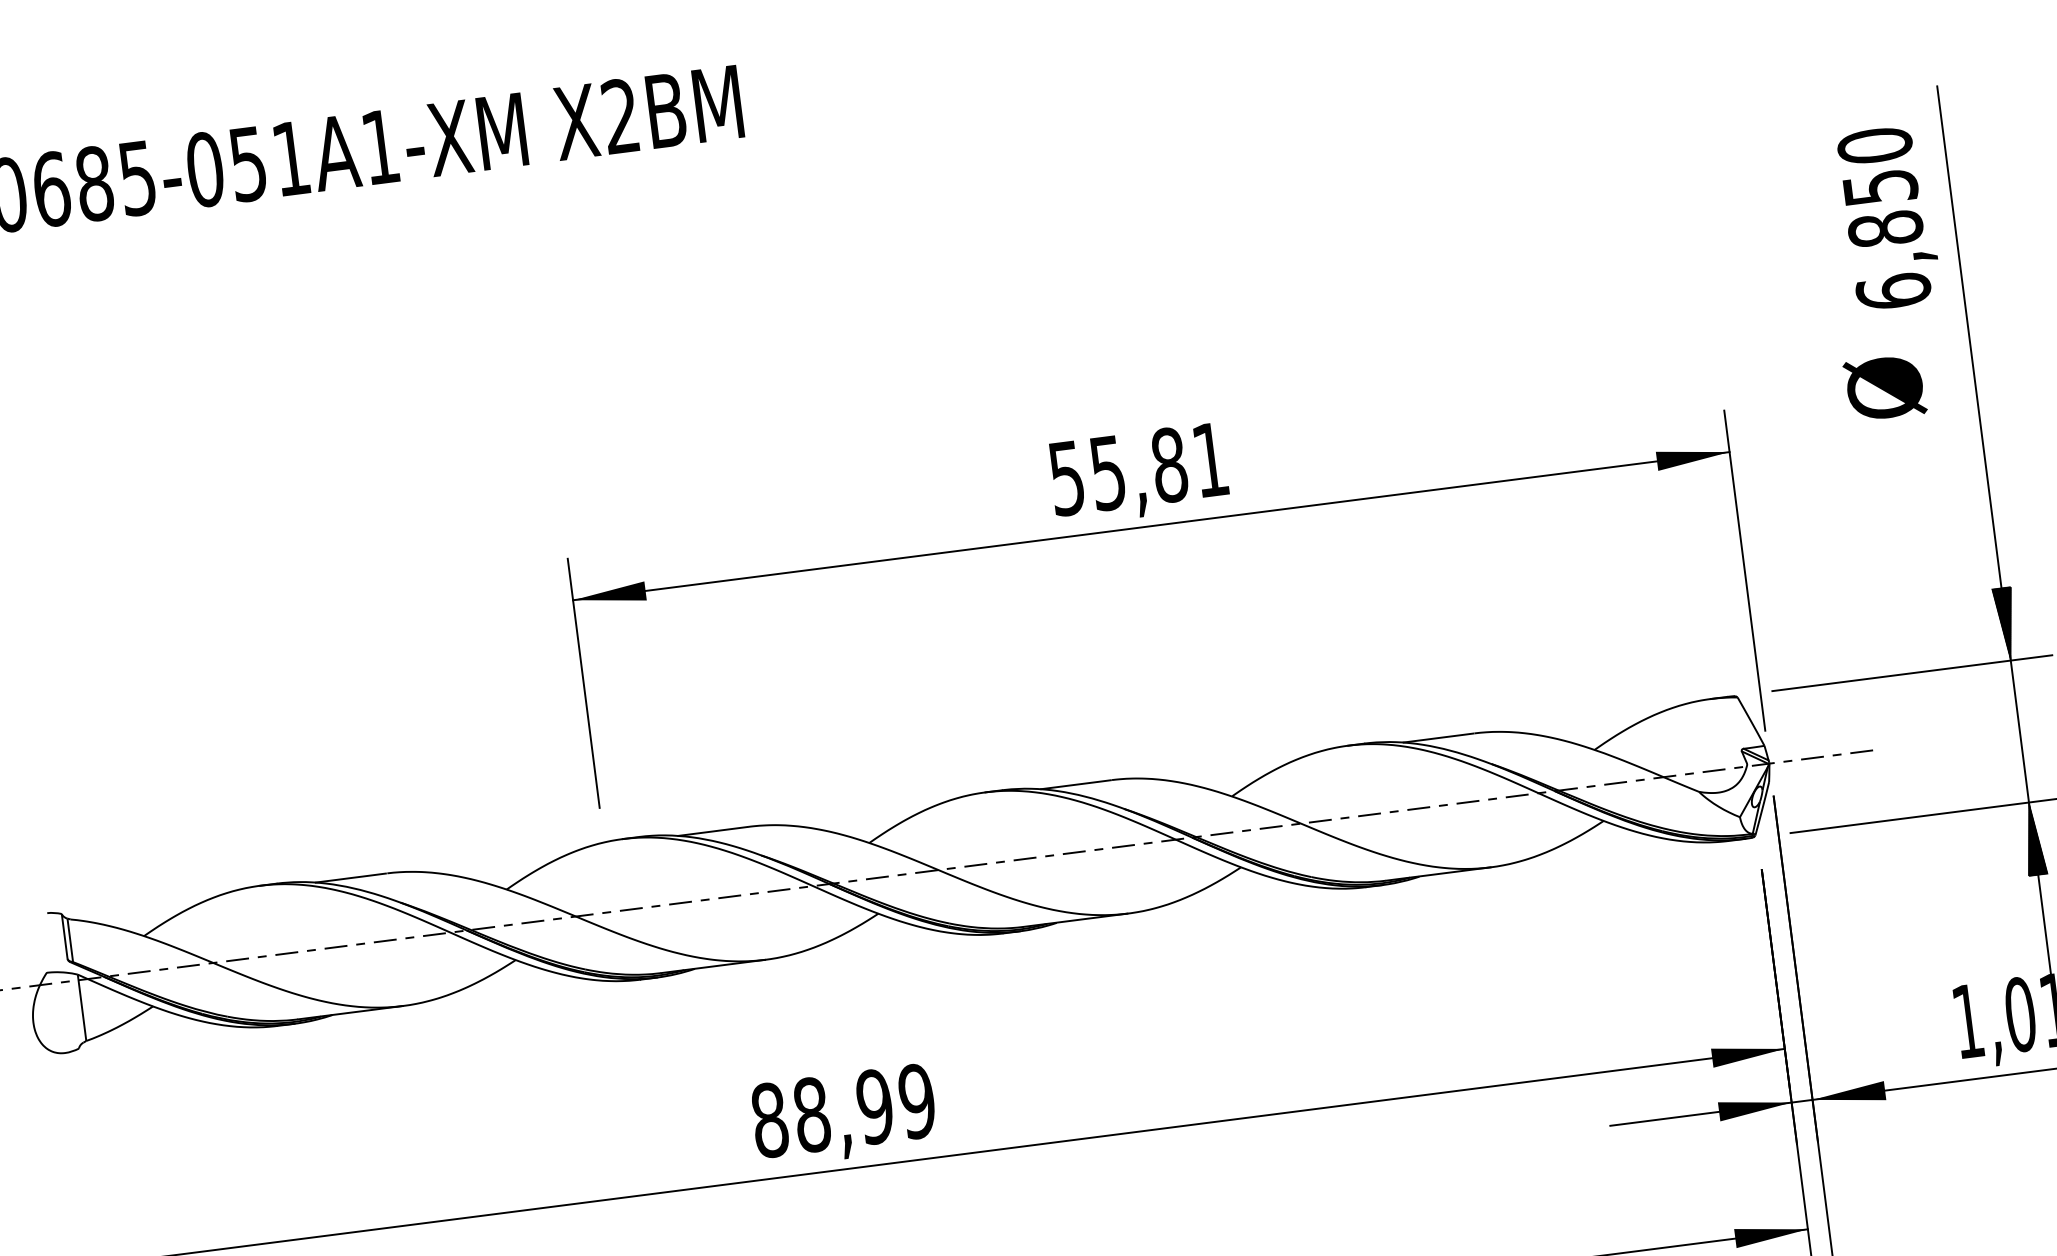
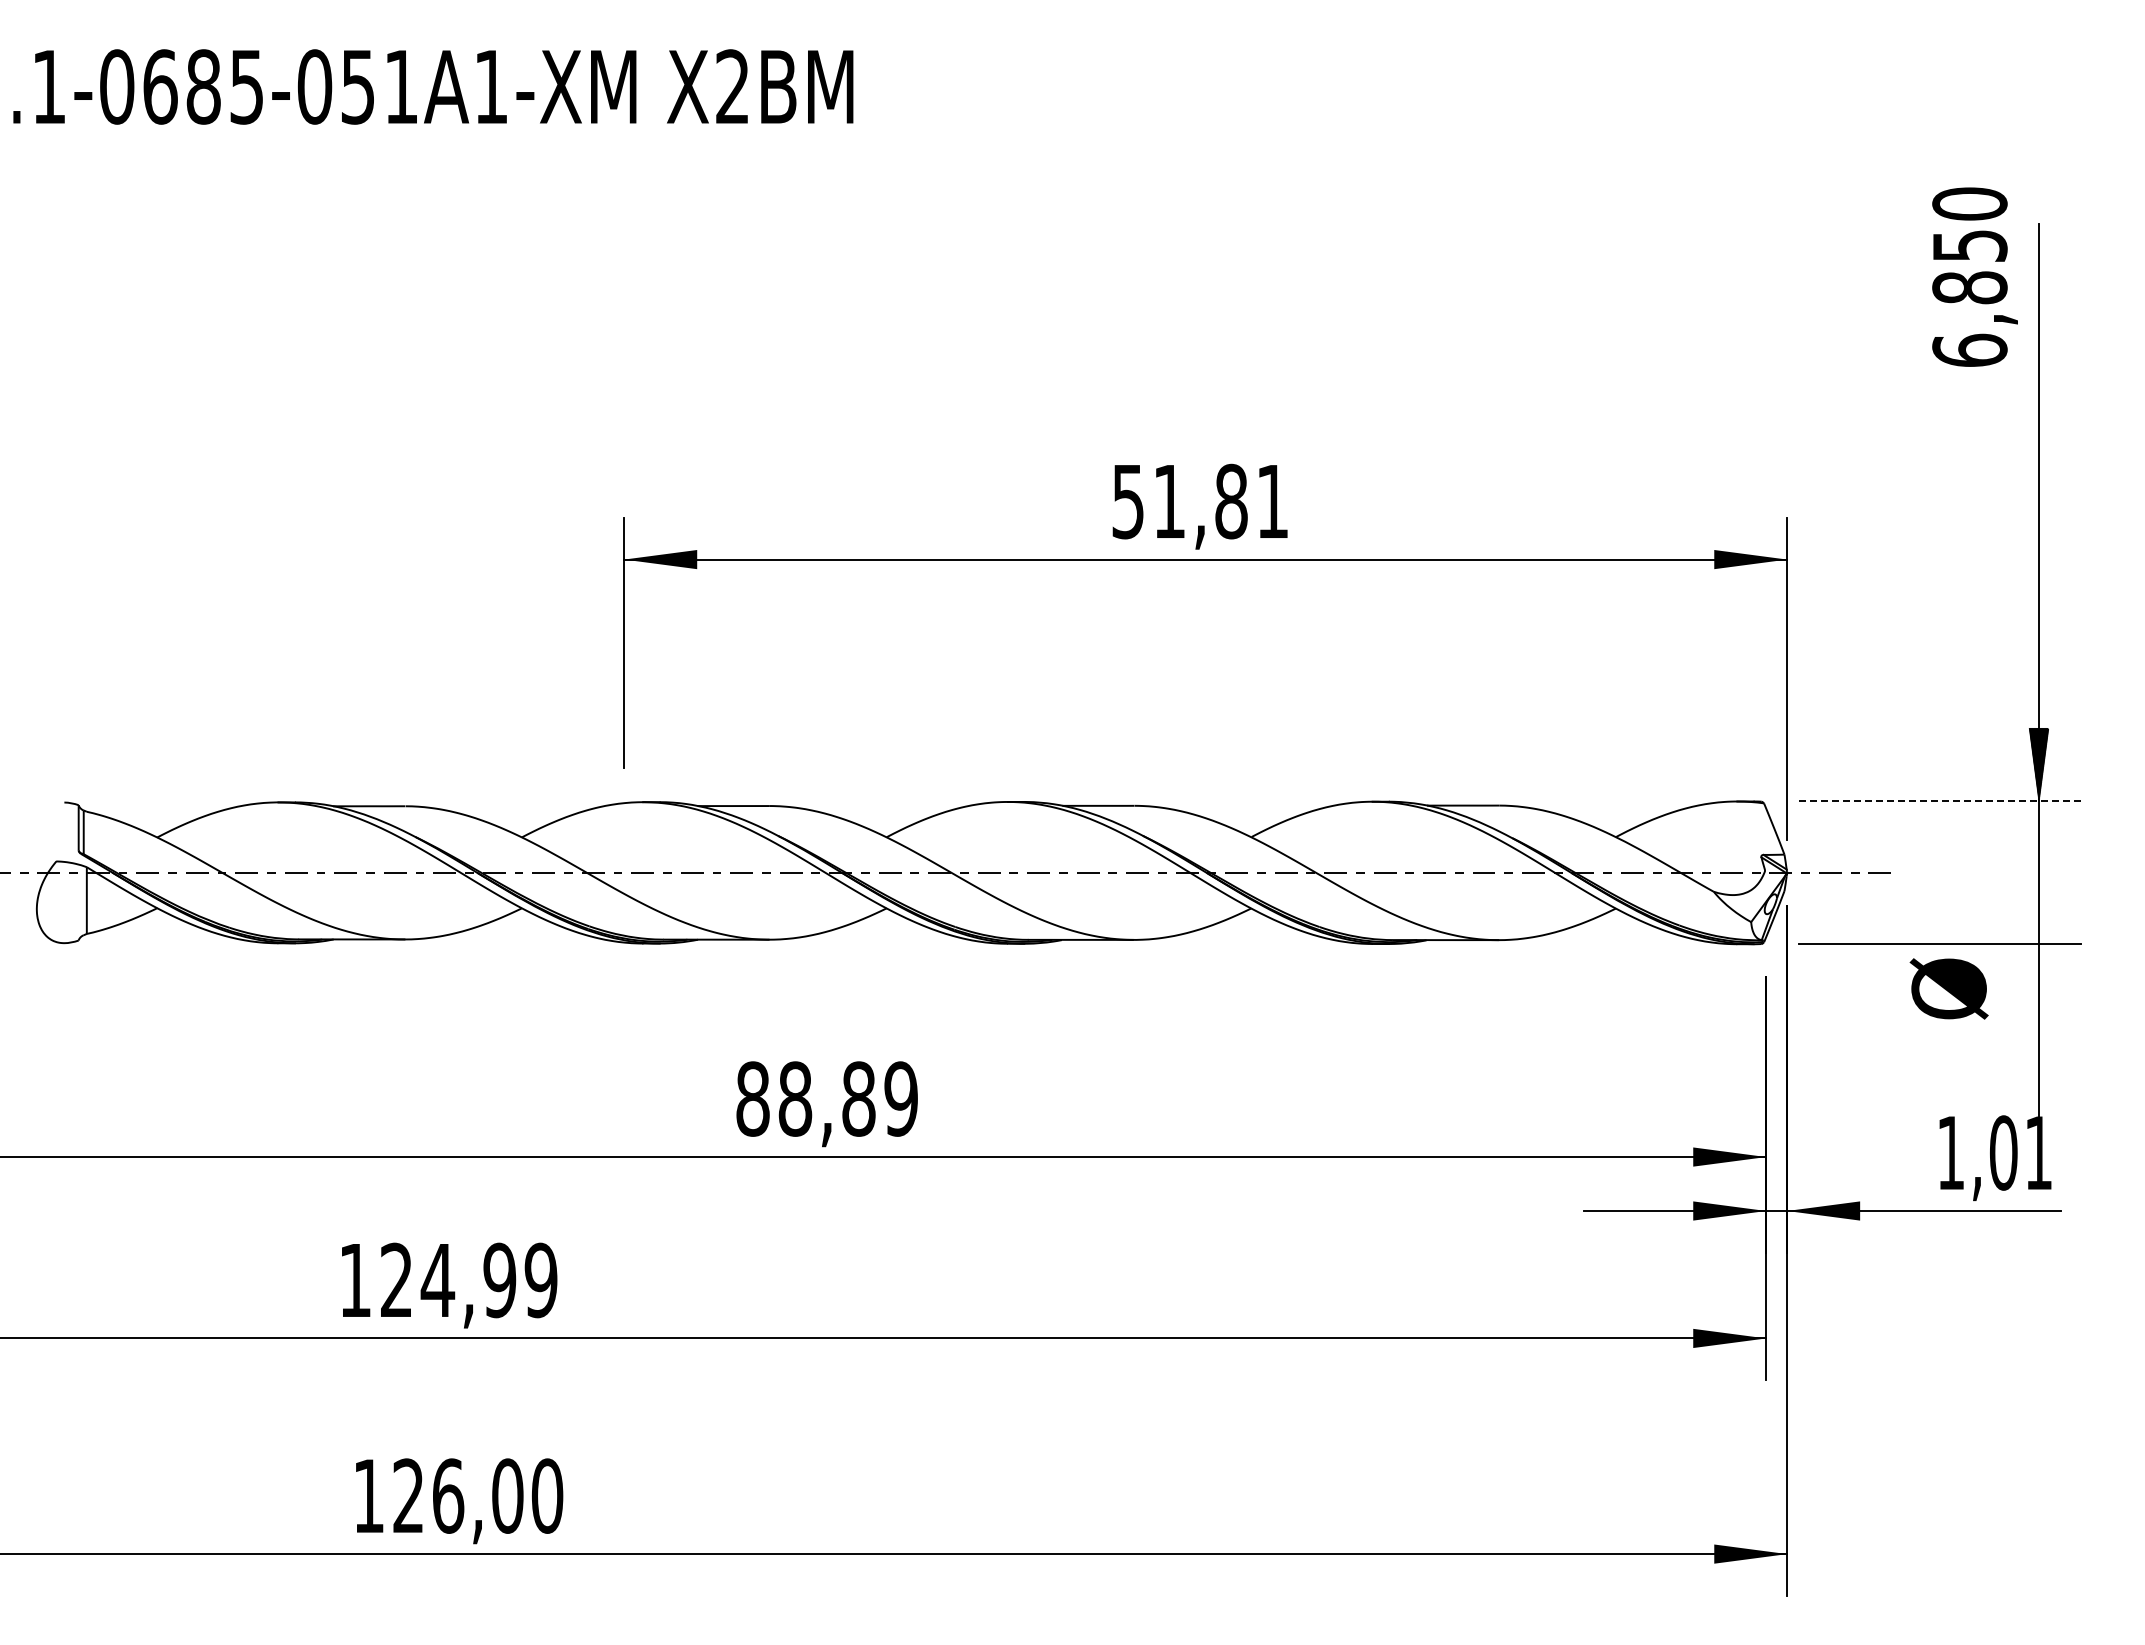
text: (1888, 217) -> (1974, 276), moved
text: (1884, 387) -> (1948, 988), moved
text: (1108, 474) -> (1169, 502), 55,81 -> 51,81
line: (1911, 673) -> (1939, 801), solid -> dashed
hatch: (2033, 838) -> (2038, 980), removed
text: (874, 1106) -> (858, 1098), 88,99 -> 88,89

